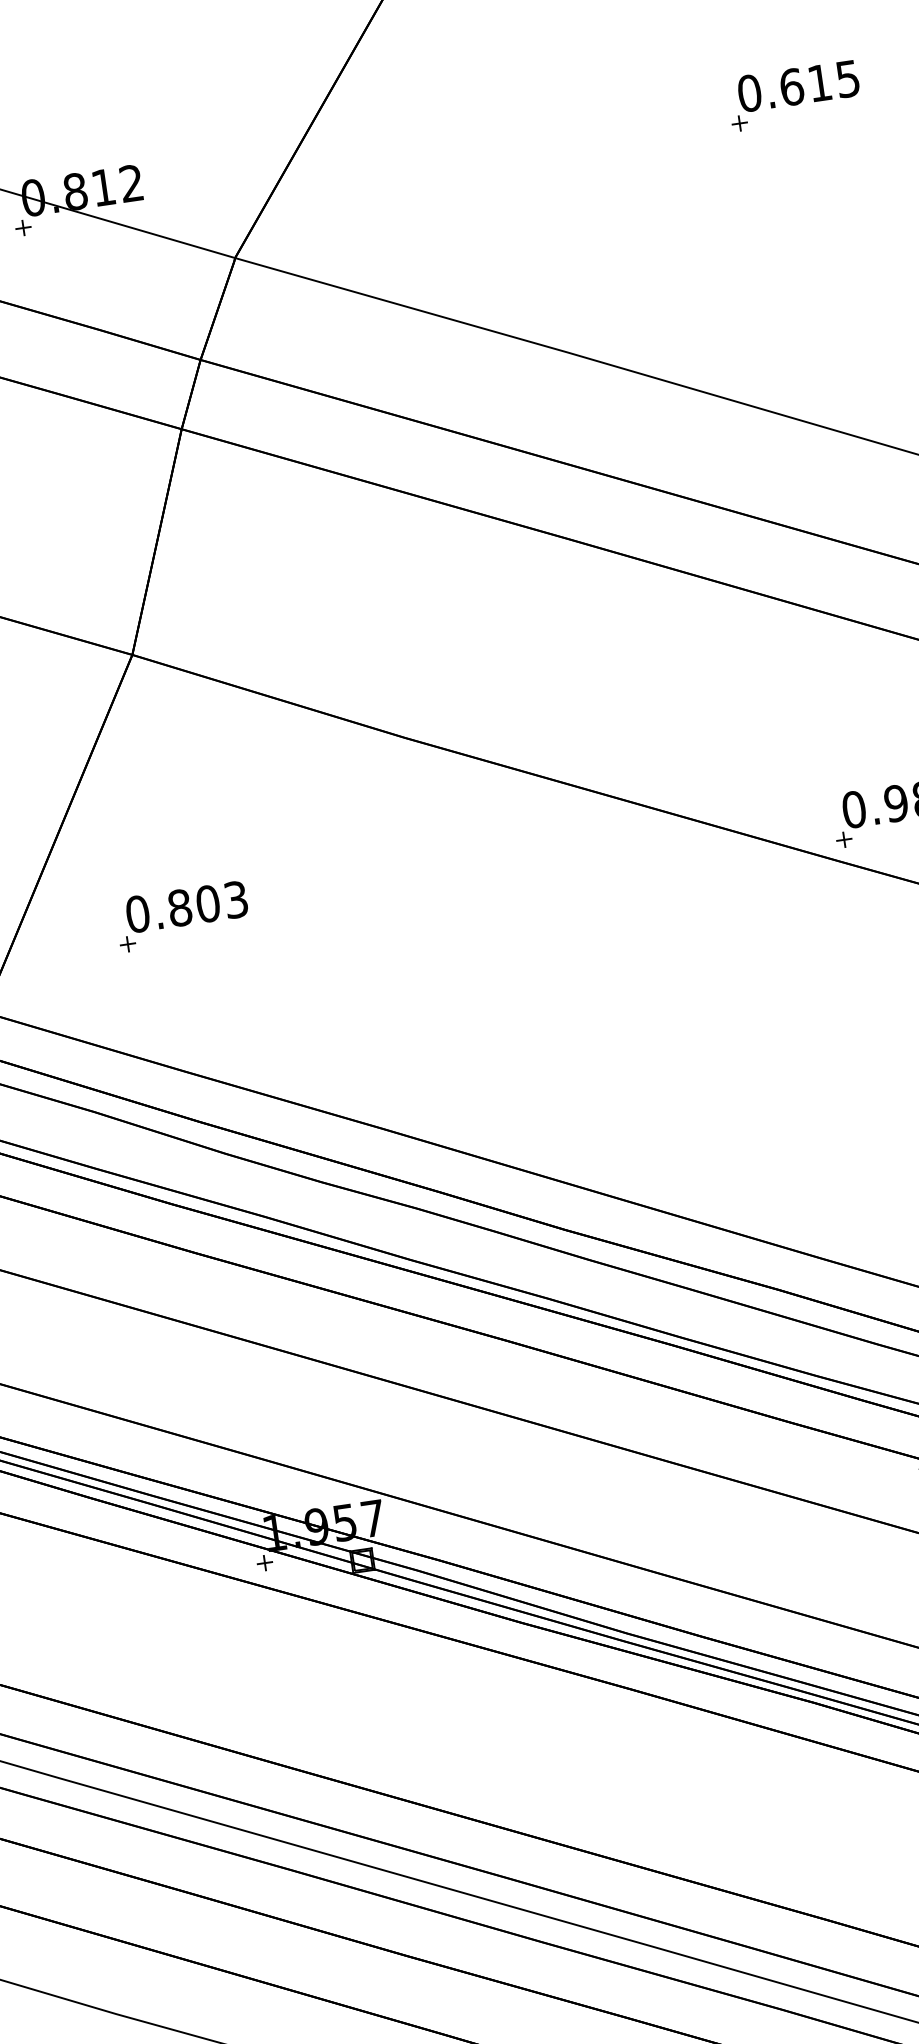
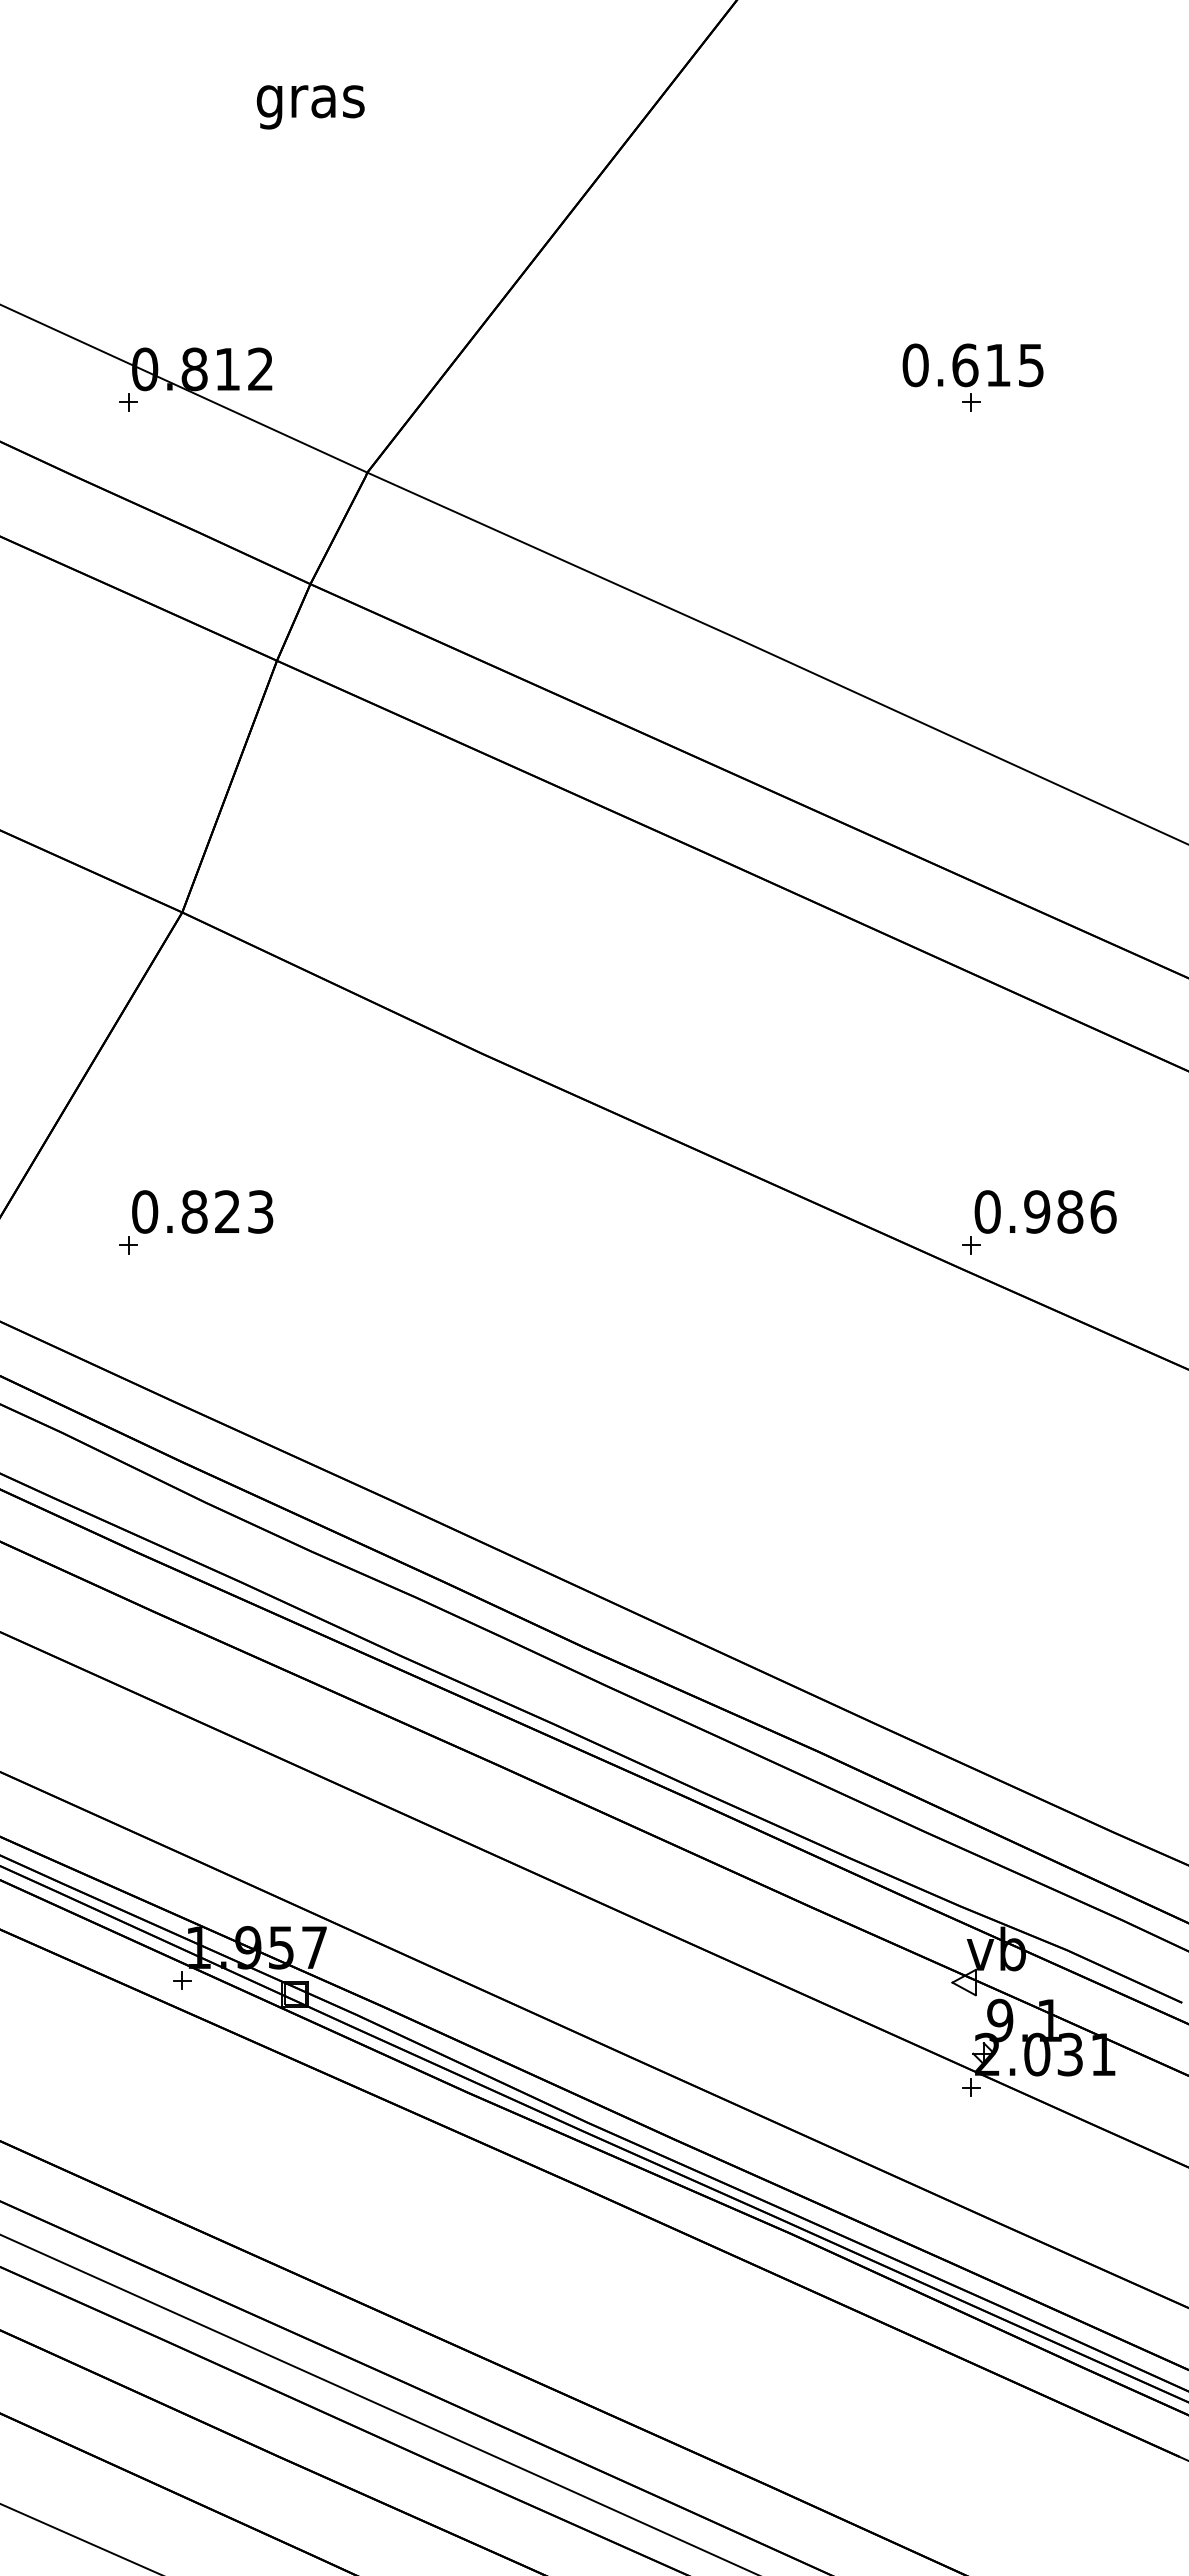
text: (798, 86) -> (972, 365), moved
text: (207, 903) -> (227, 1211), 0.803 -> 0.823

